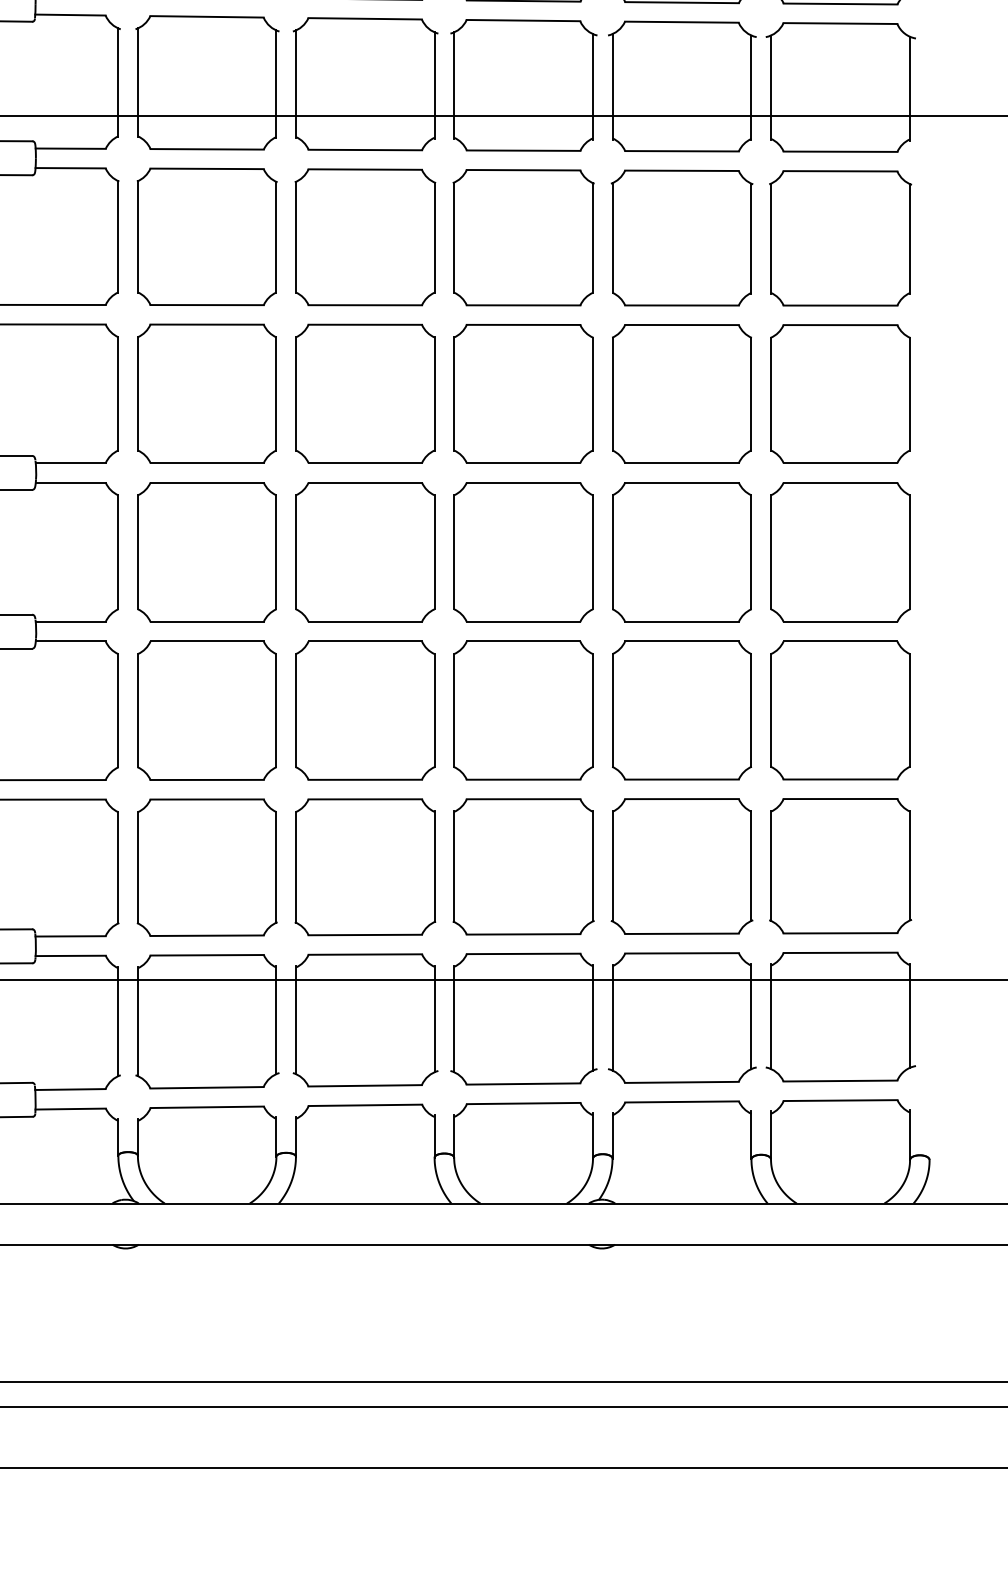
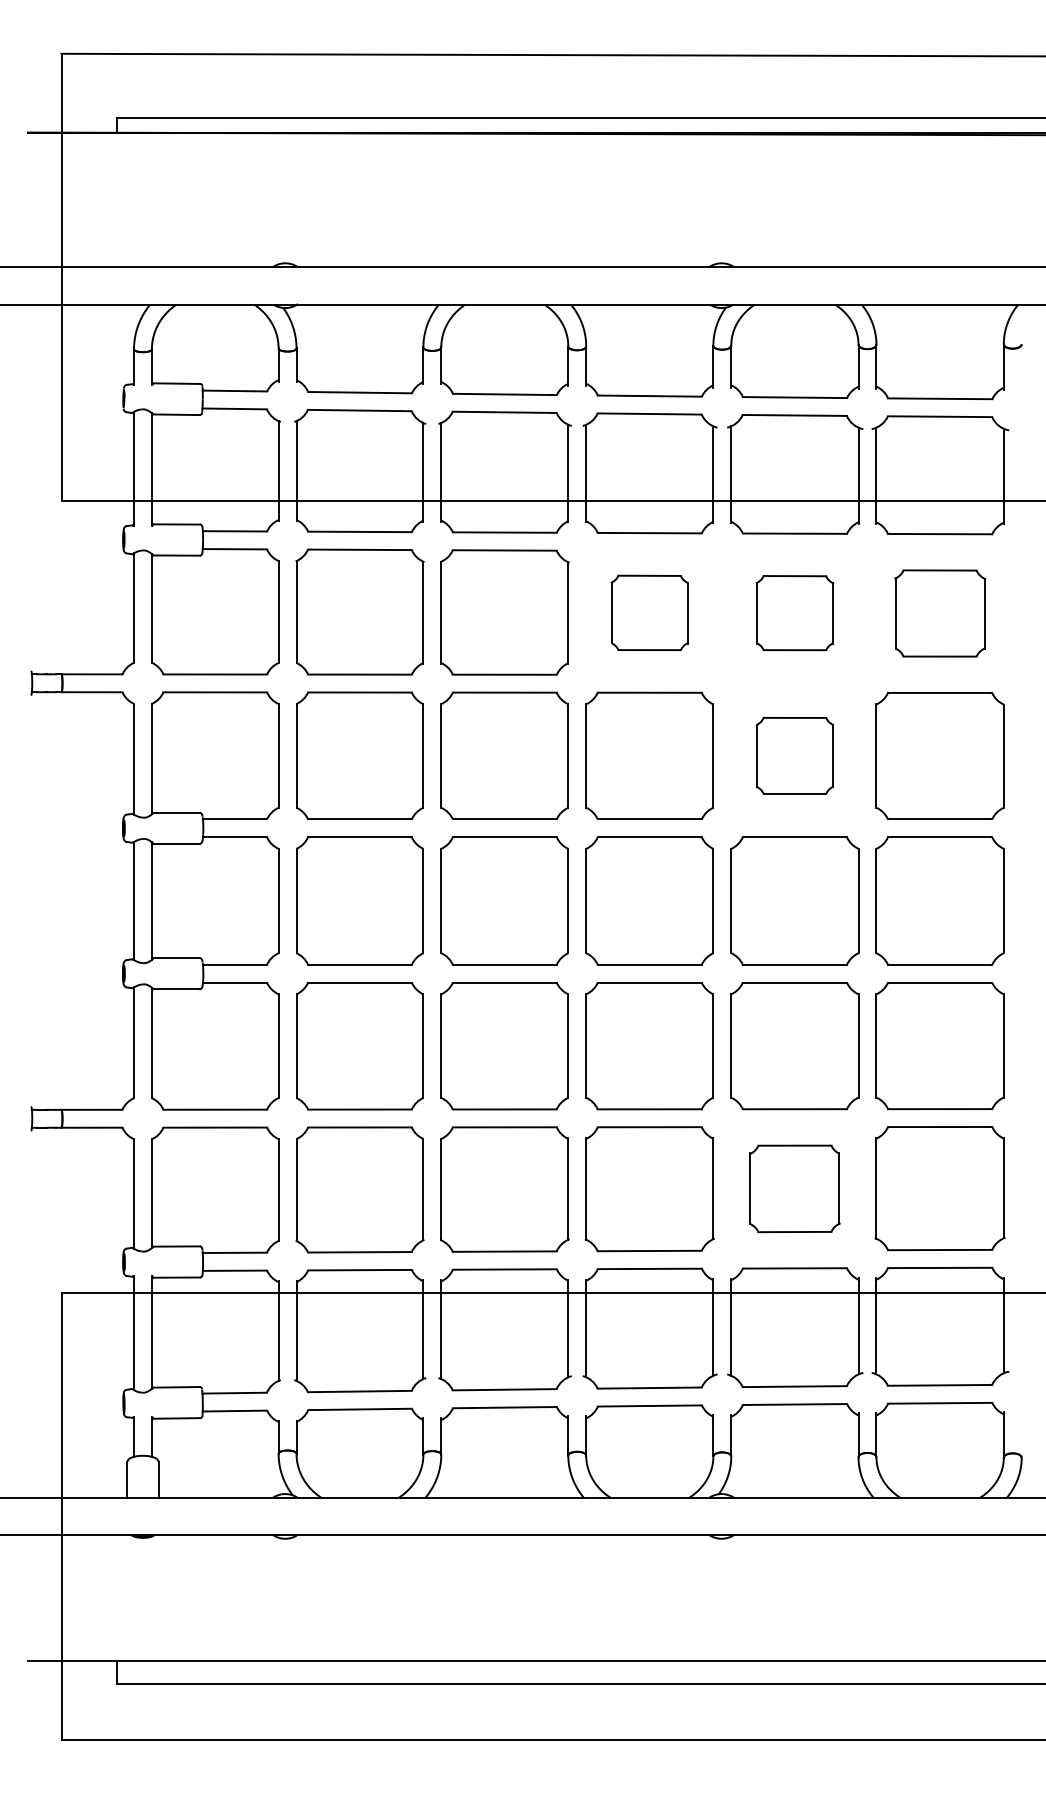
part: (523, 237) -> (649, 612), size x0.6
part: (681, 237) -> (794, 612), size x0.6
part: (839, 238) -> (939, 613), size x0.7
part: (681, 393) -> (794, 755), size x0.6
part: (681, 866) -> (794, 1188), size x0.7

